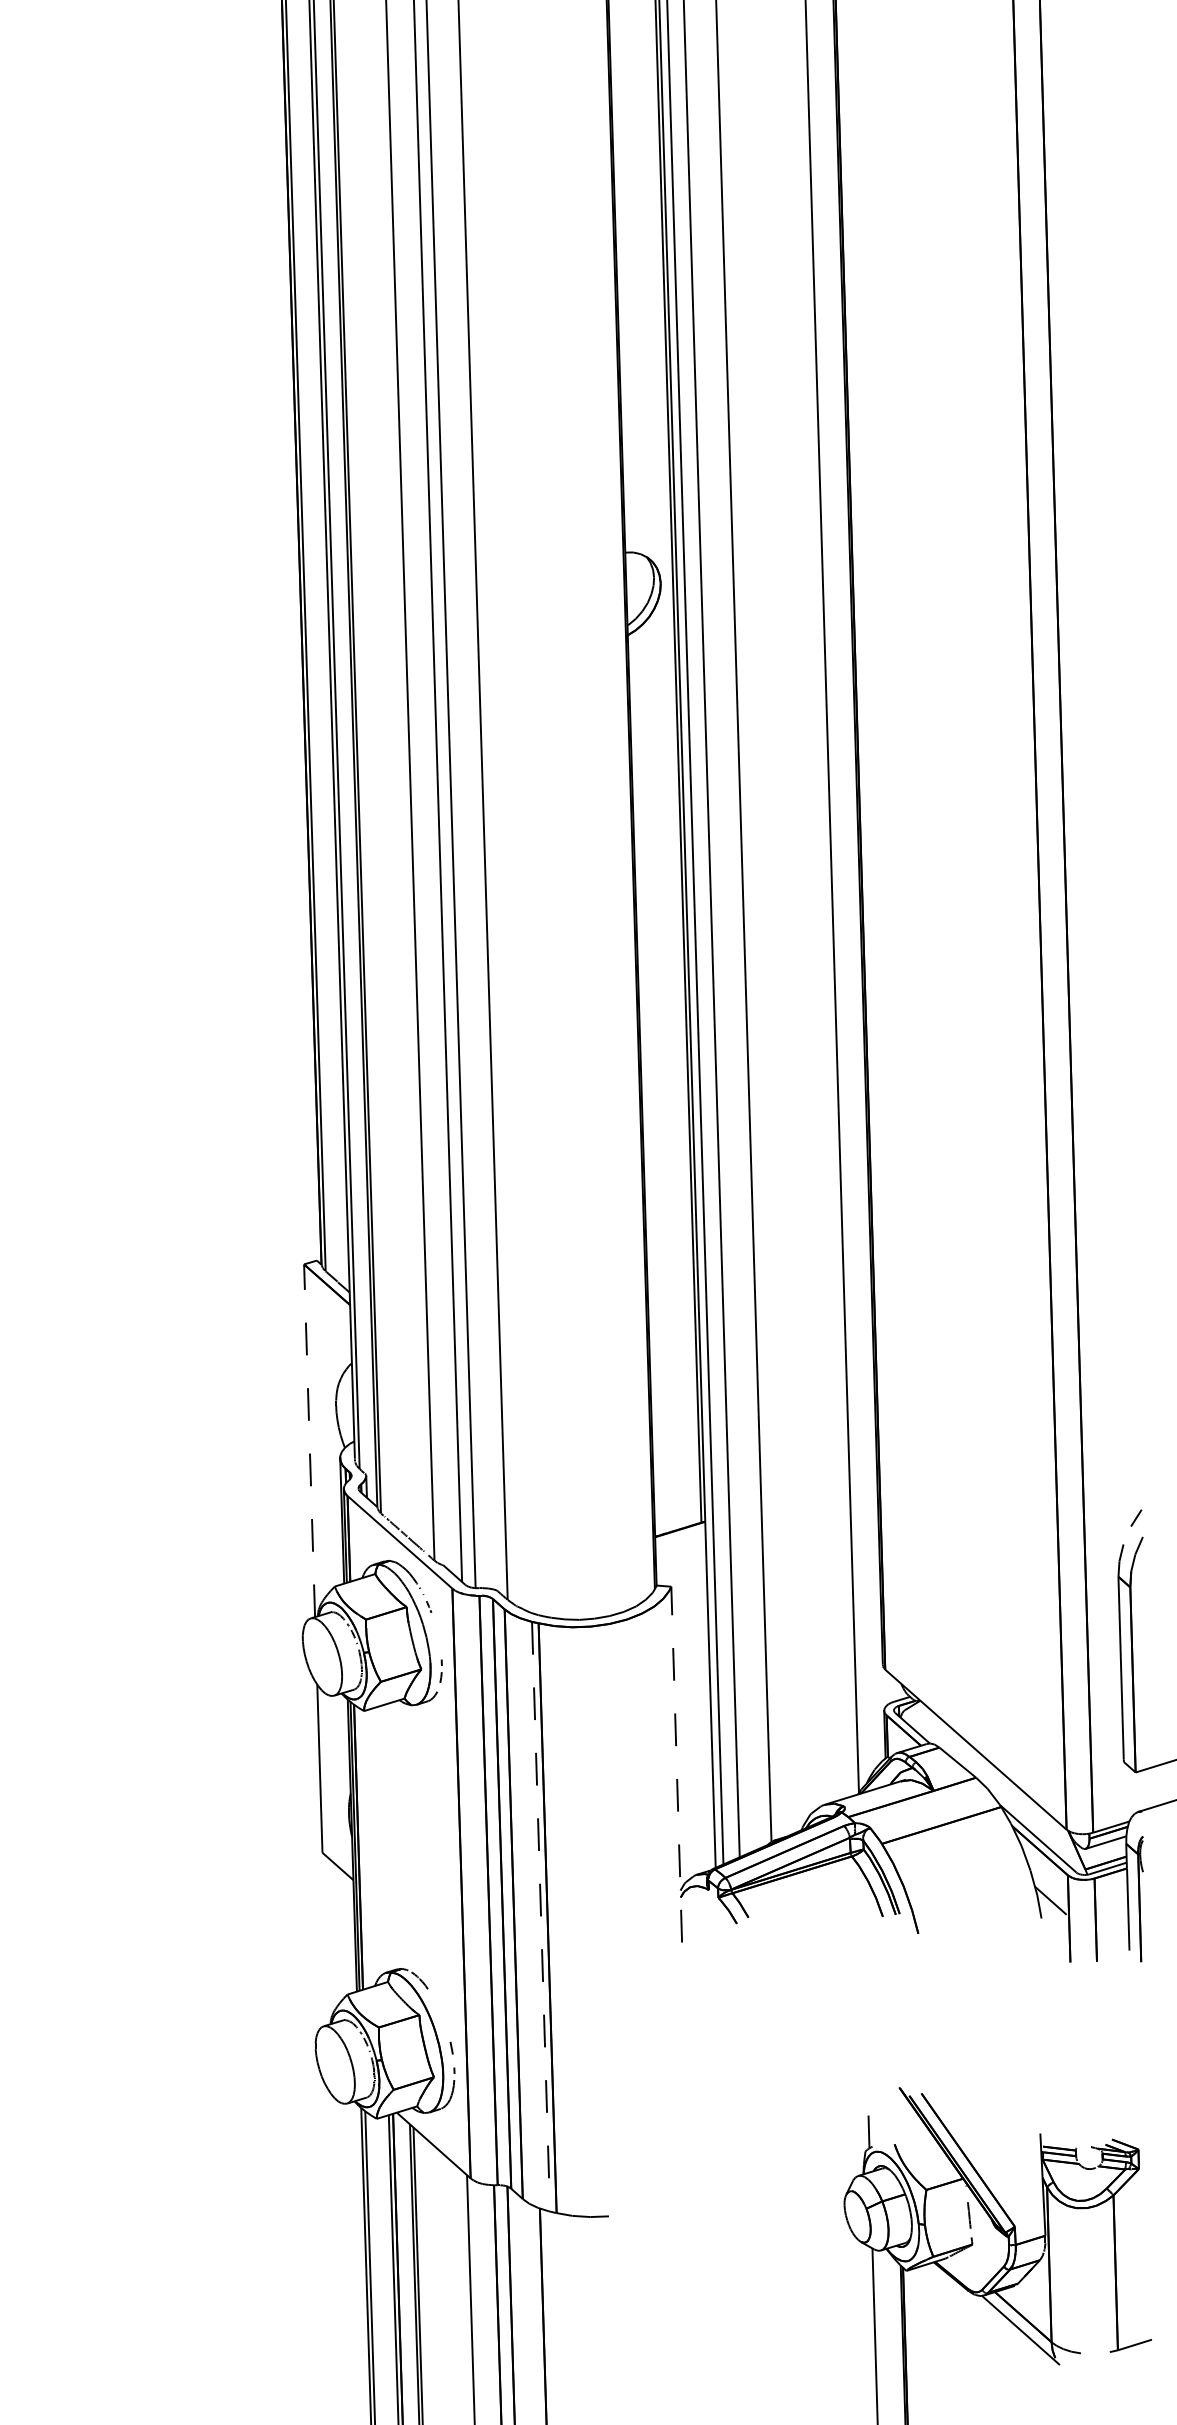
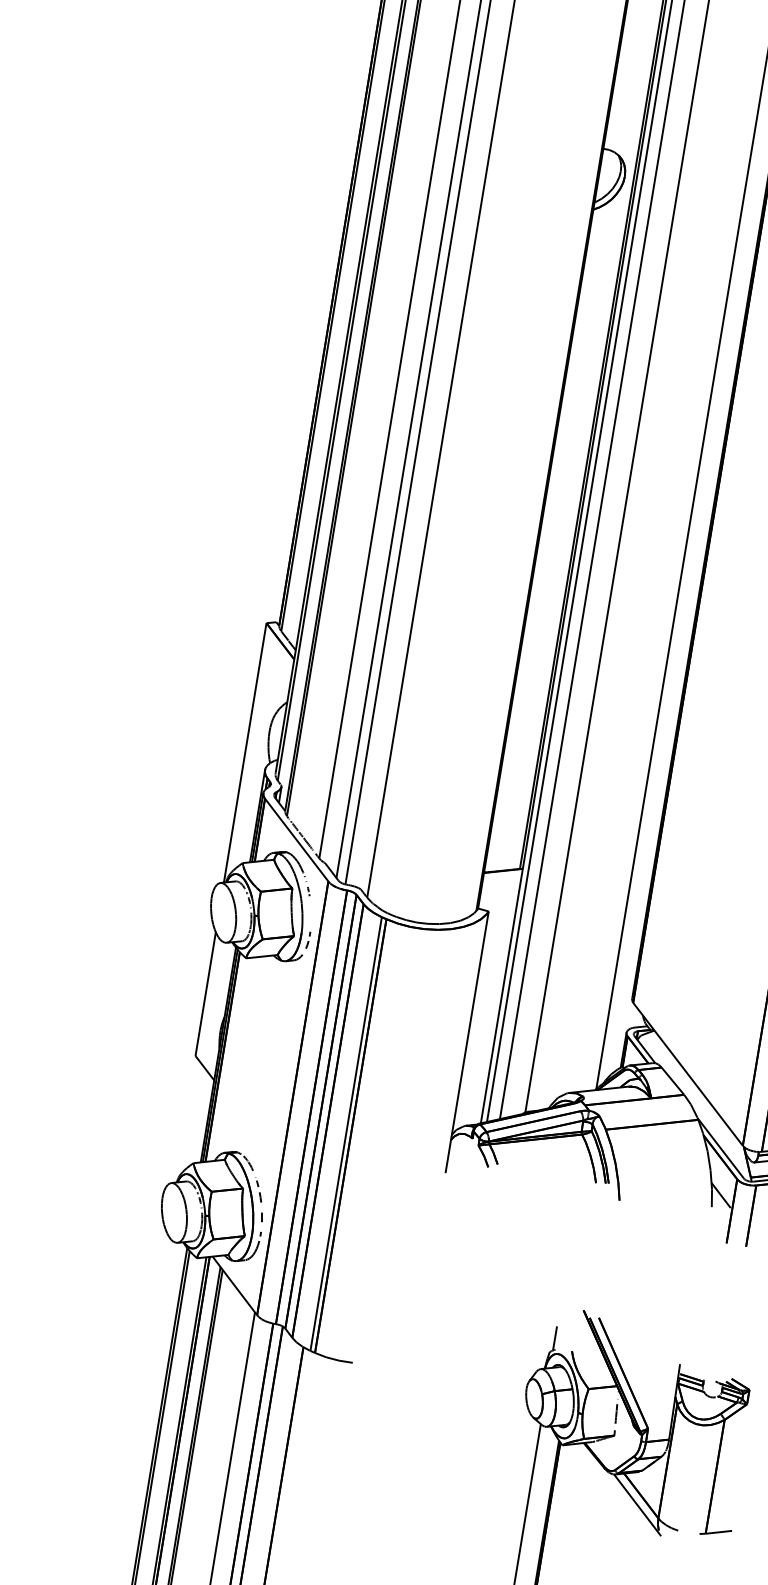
line: (309, 1440) -> (245, 752), dashed -> solid
line: (676, 1764) -> (467, 1042), dashed -> solid
line: (541, 1916) -> (346, 1133), dashed -> solid
part: (439, 2012) -> (258, 1189), added

